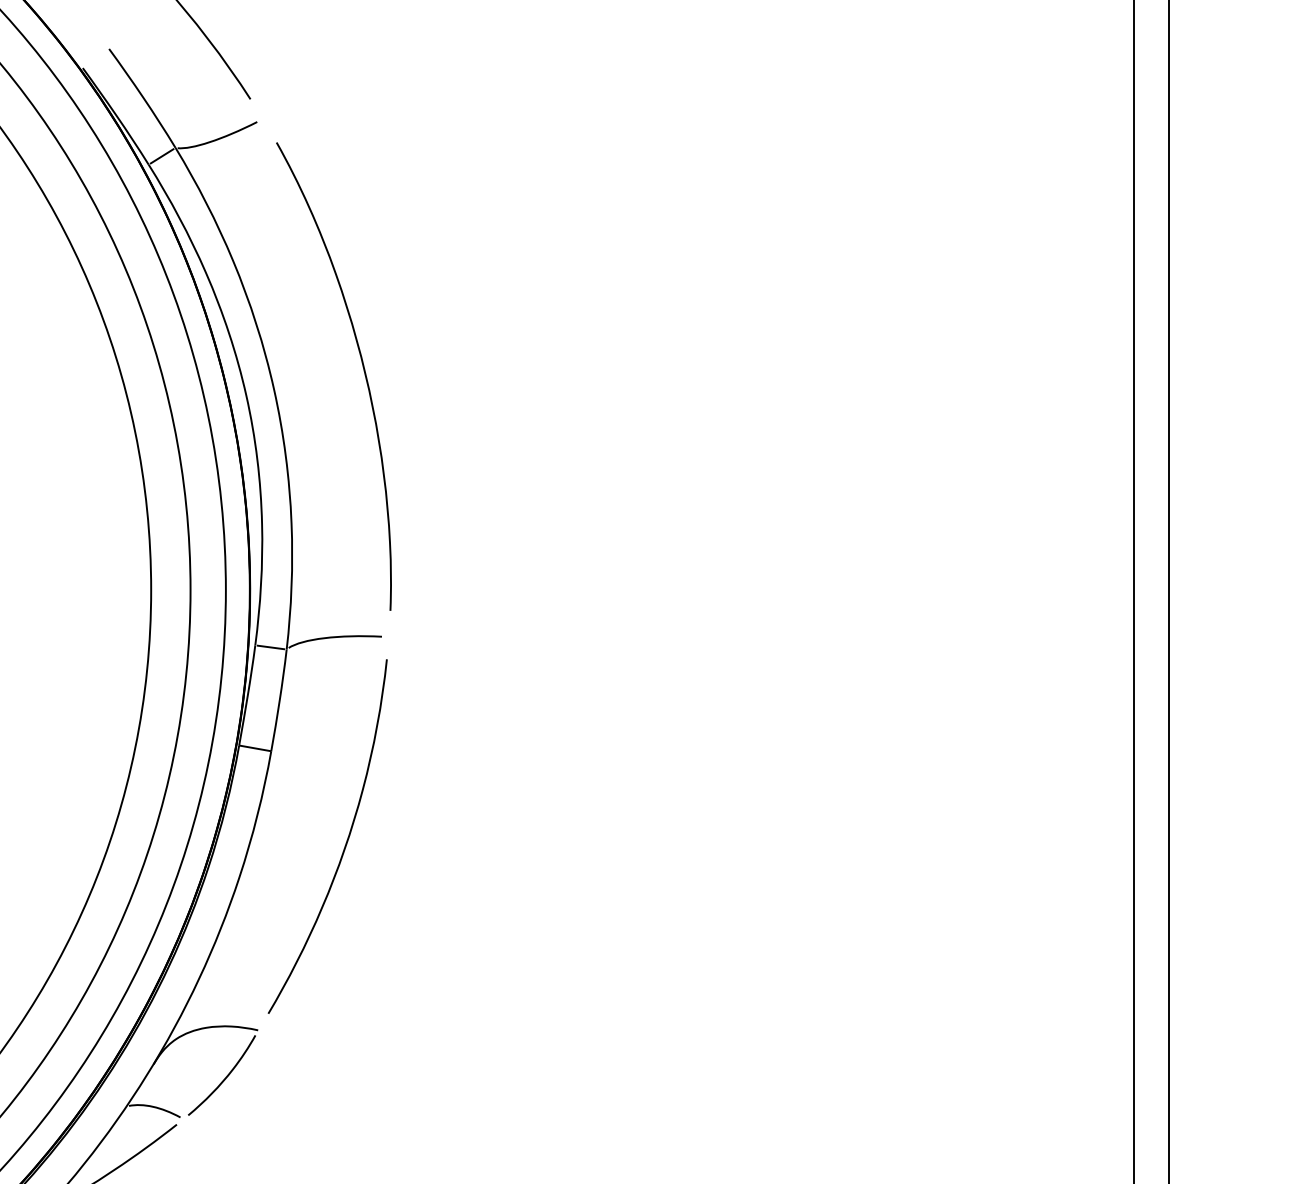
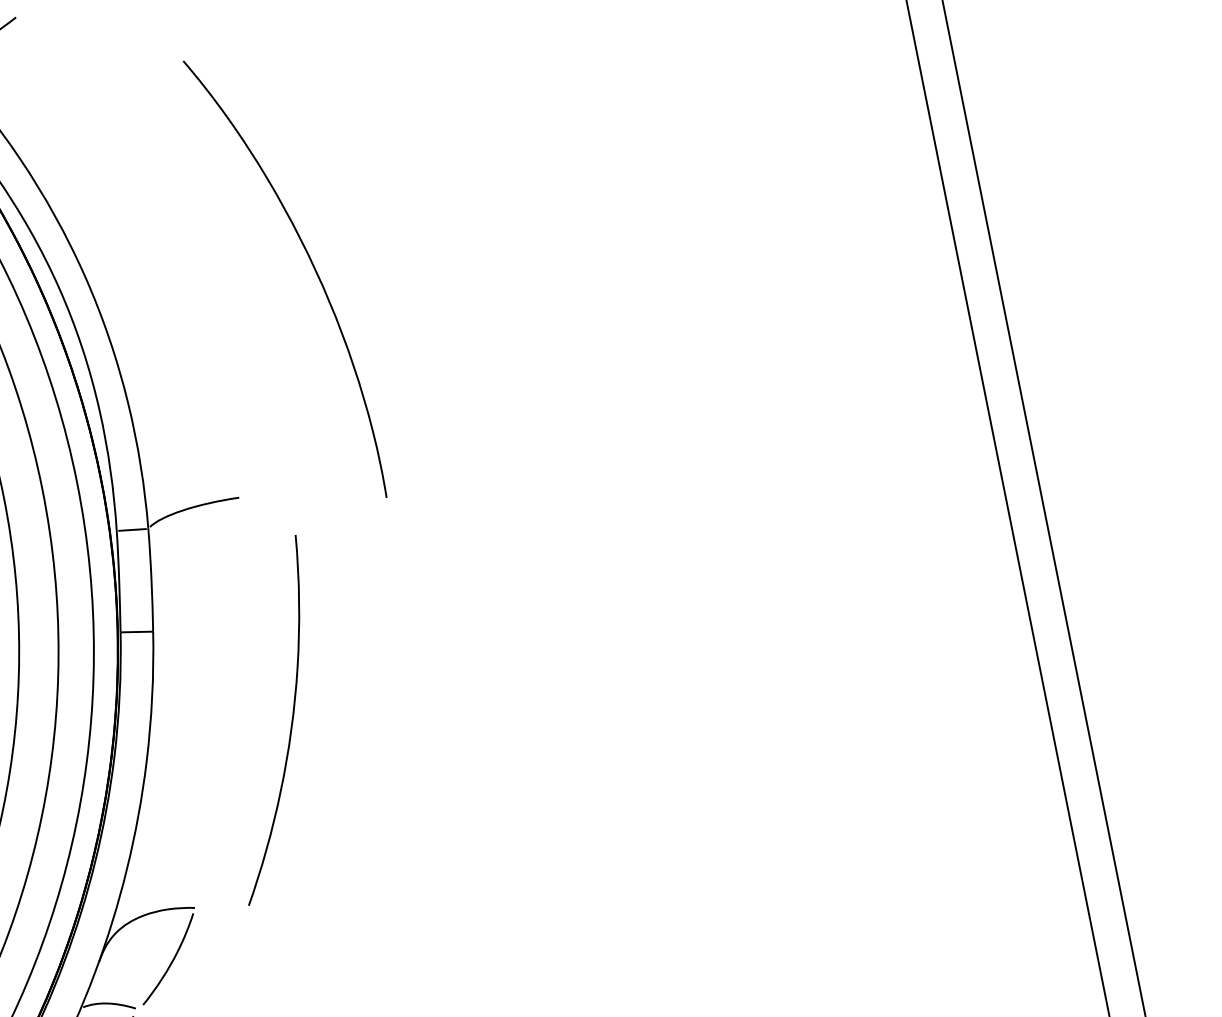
curve: (362, 367) -> (311, 264), moved
curve: (345, 843) -> (291, 723), moved

